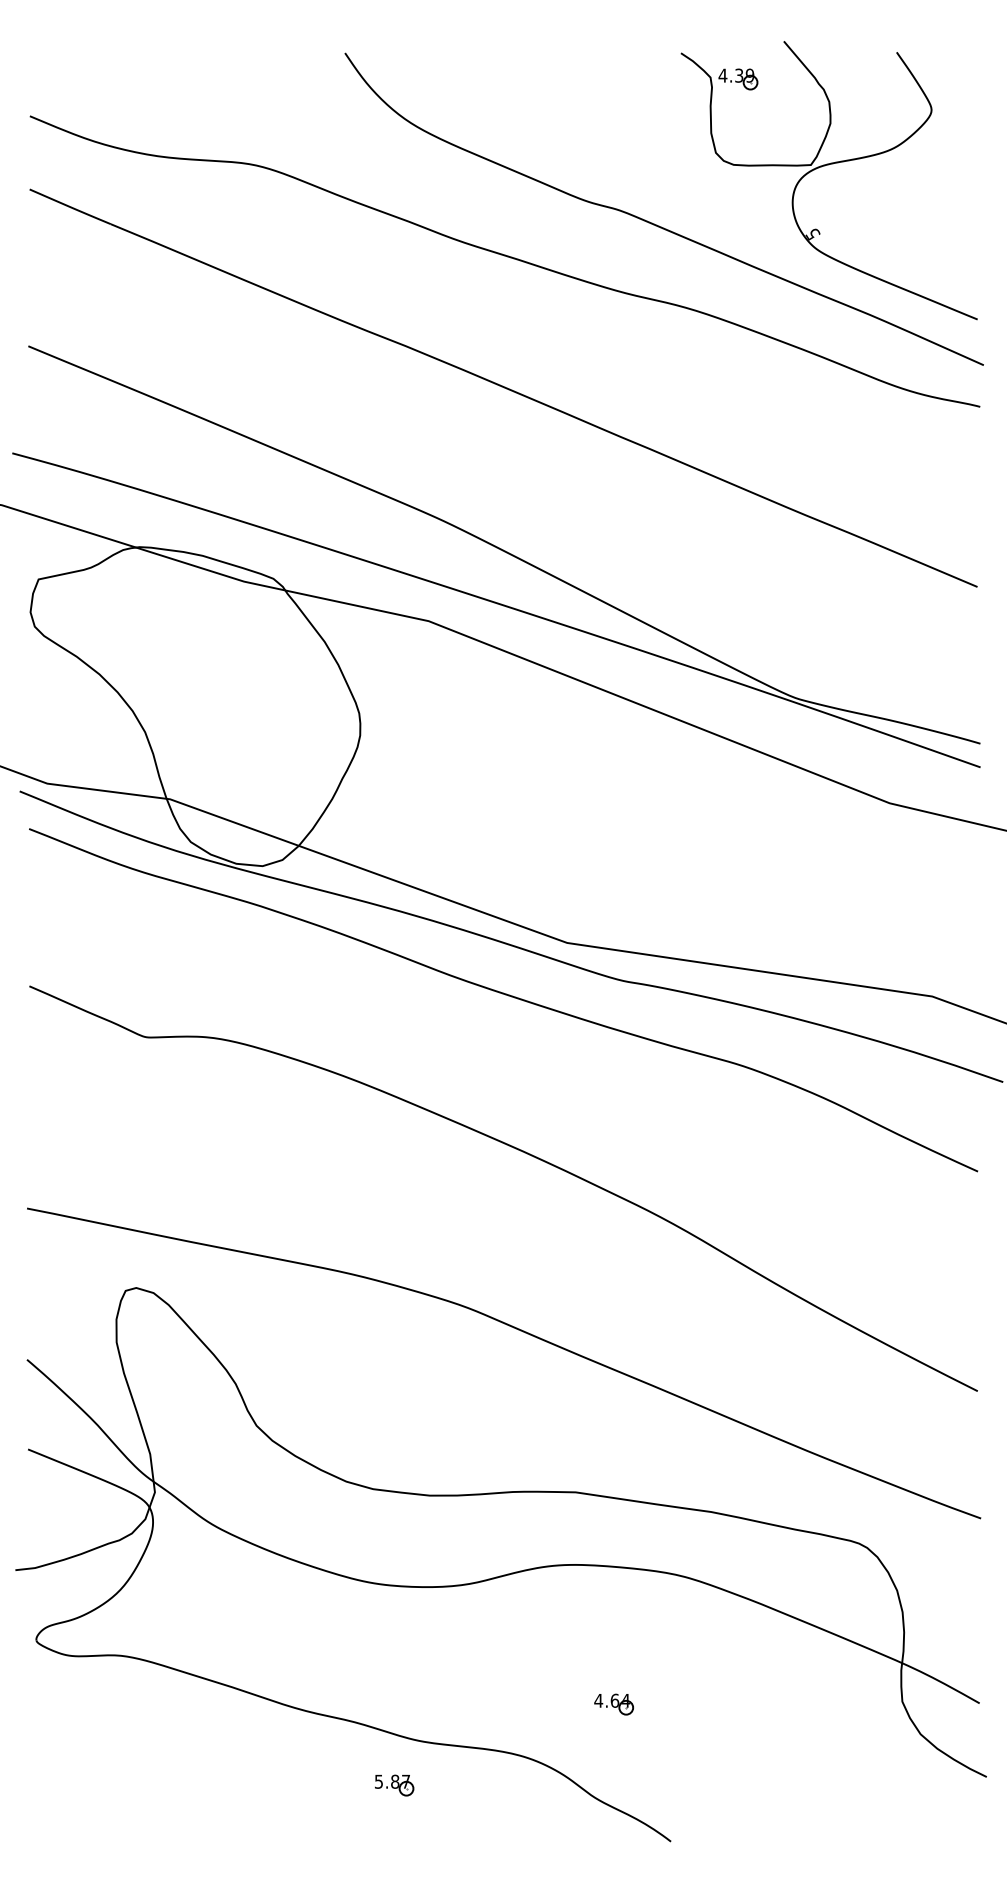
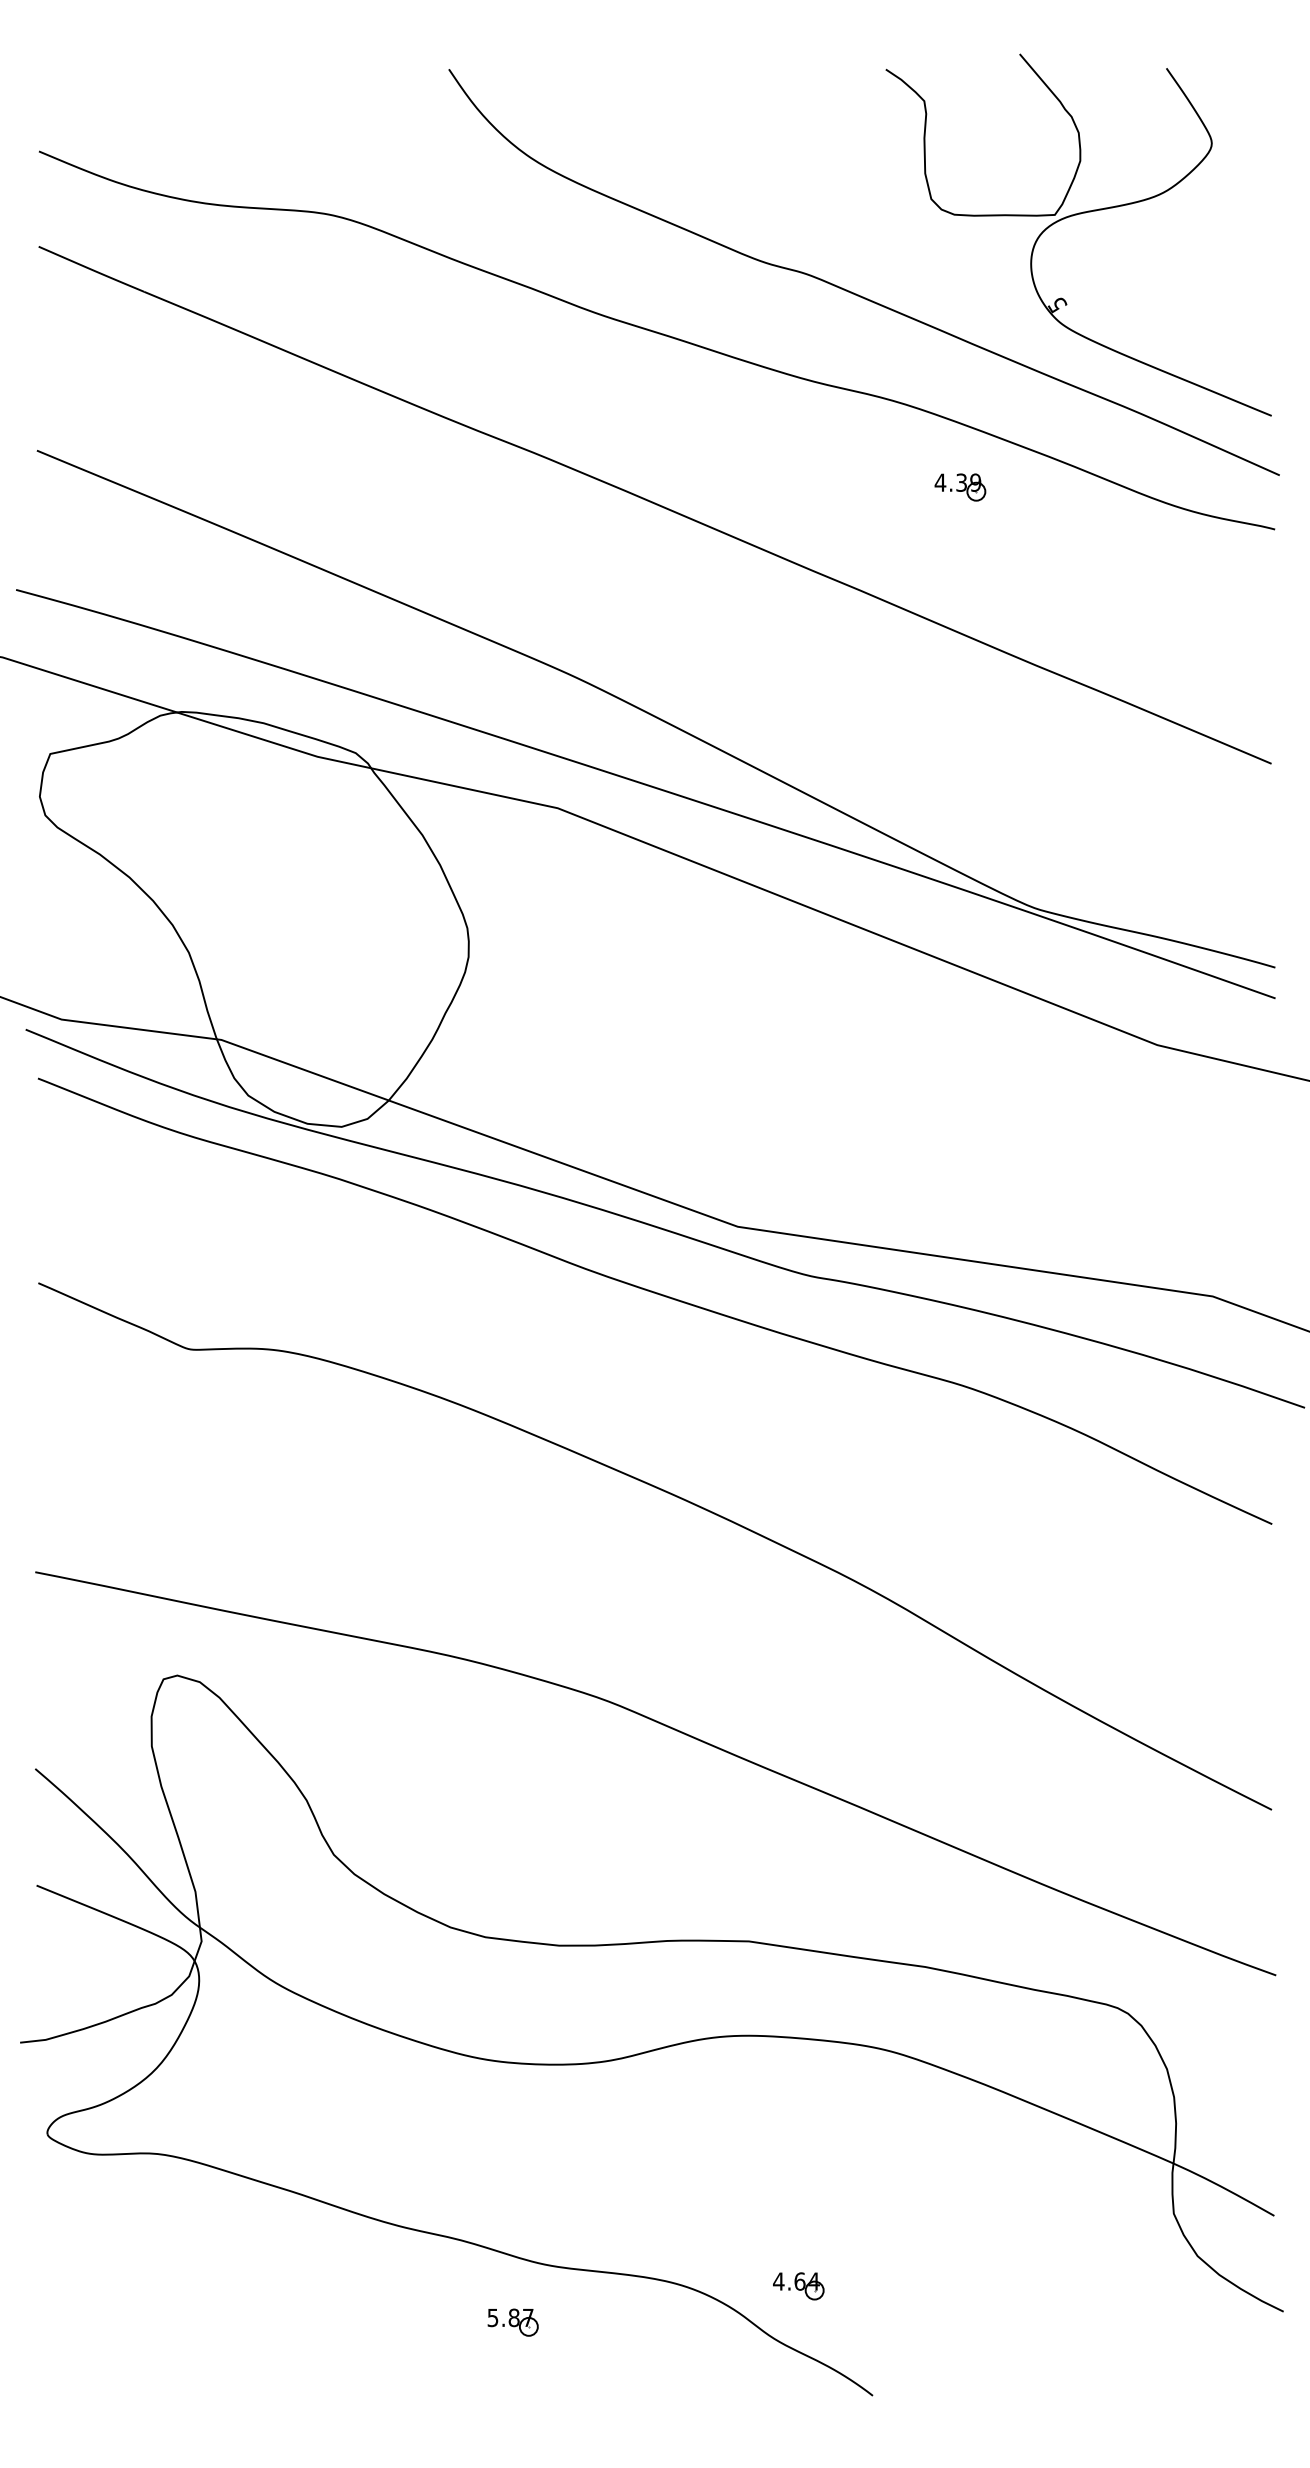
part: (738, 79) -> (960, 487), moved
part: (613, 1704) -> (798, 2286), moved

